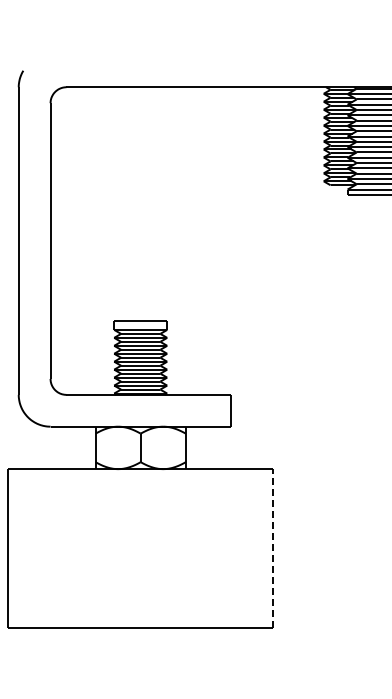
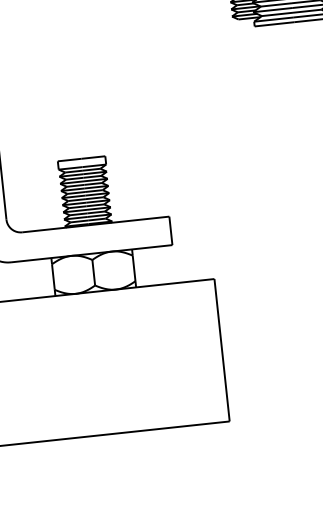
line: (273, 548) -> (222, 350), dashed -> solid

